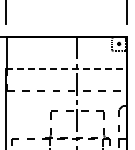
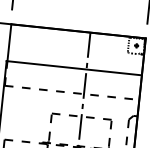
line: (66, 69) -> (74, 68), dashed -> solid

